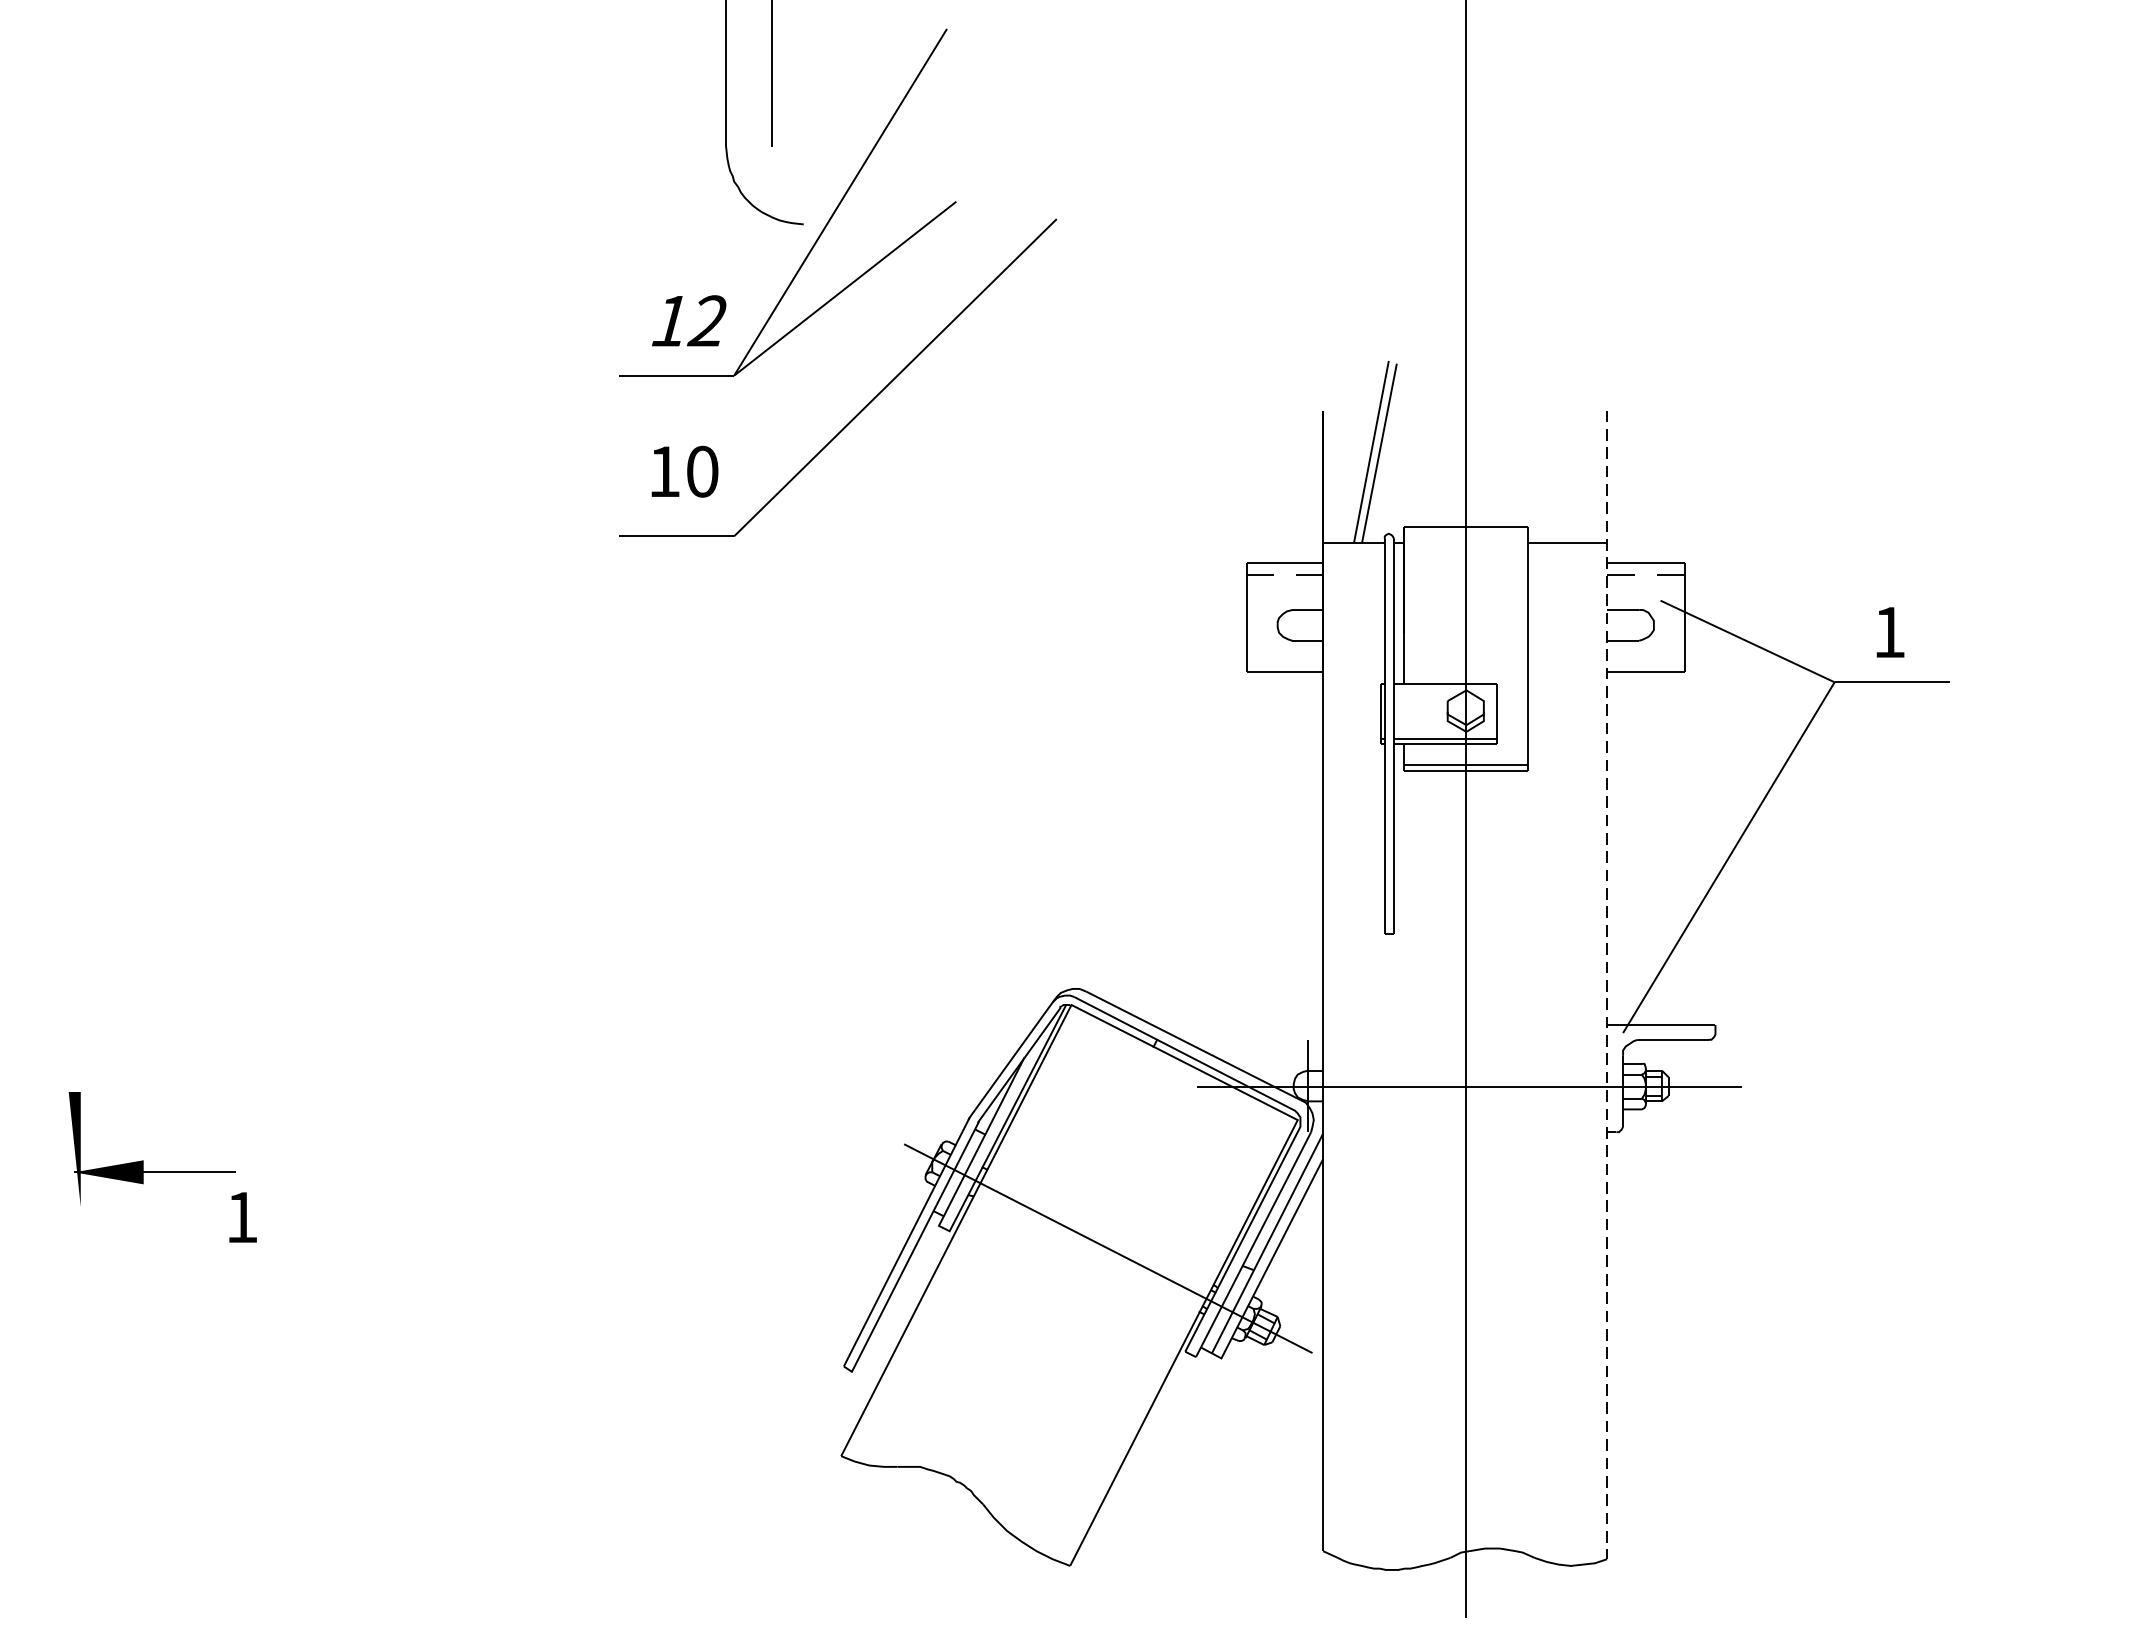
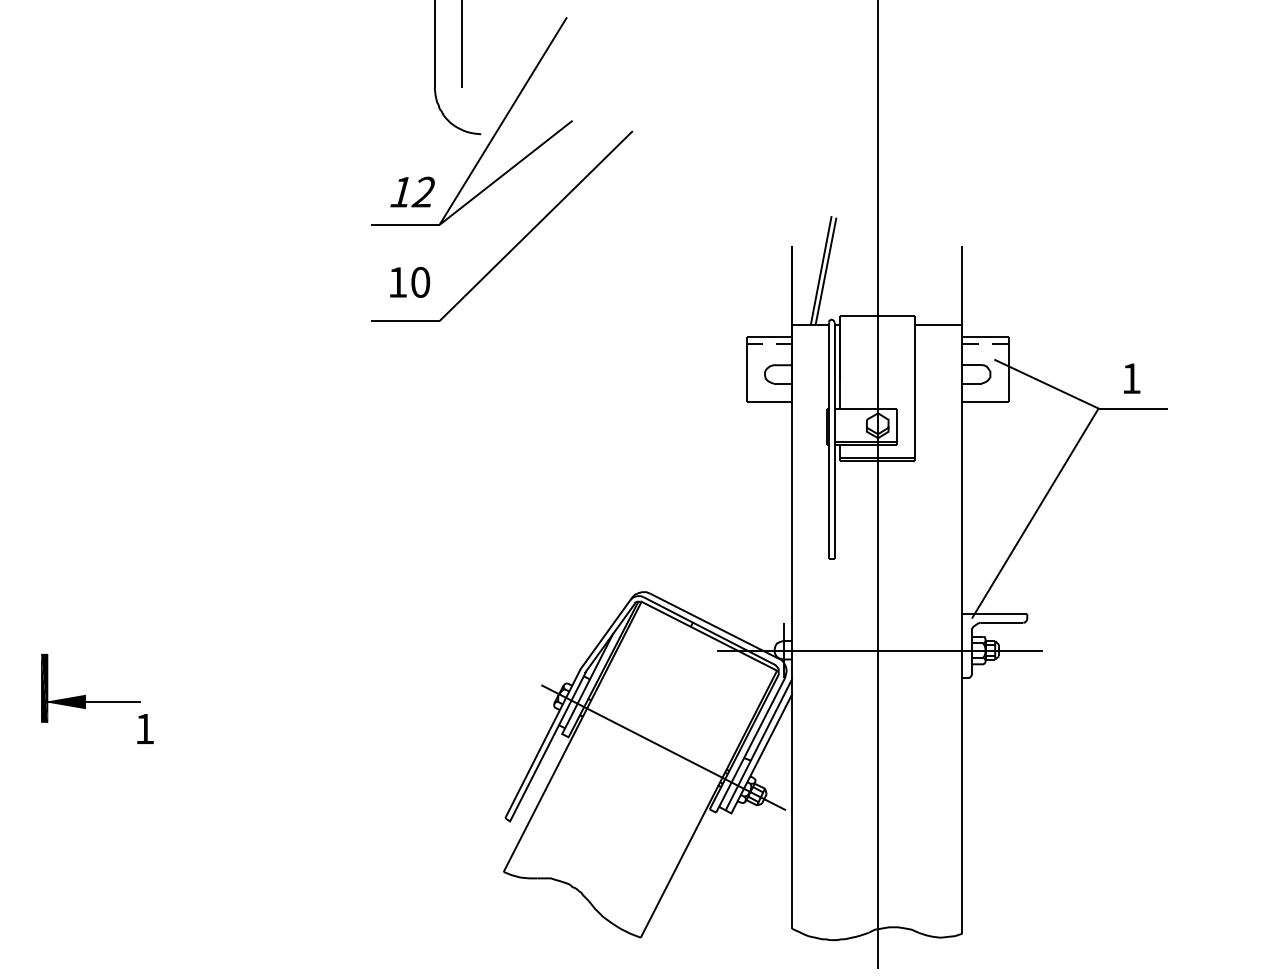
line: (1607, 984) -> (962, 589), dashed -> solid
fill: (74, 1148) -> (44, 687), added

